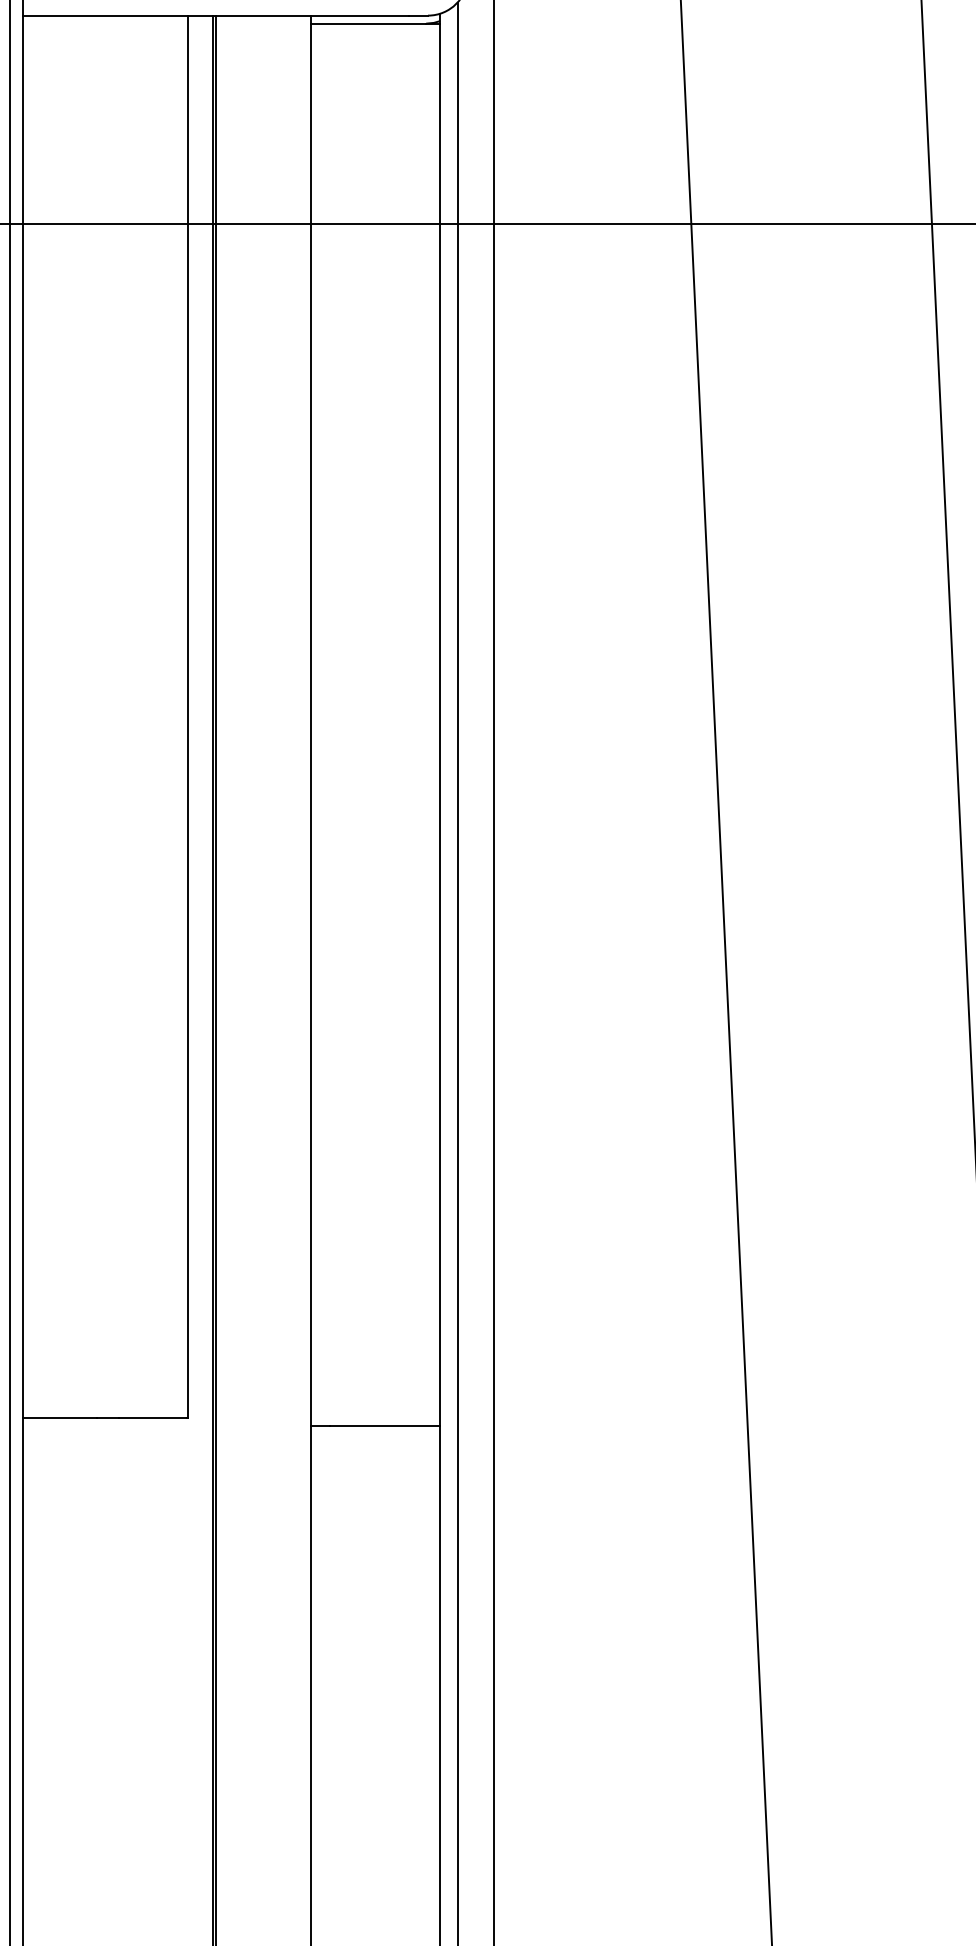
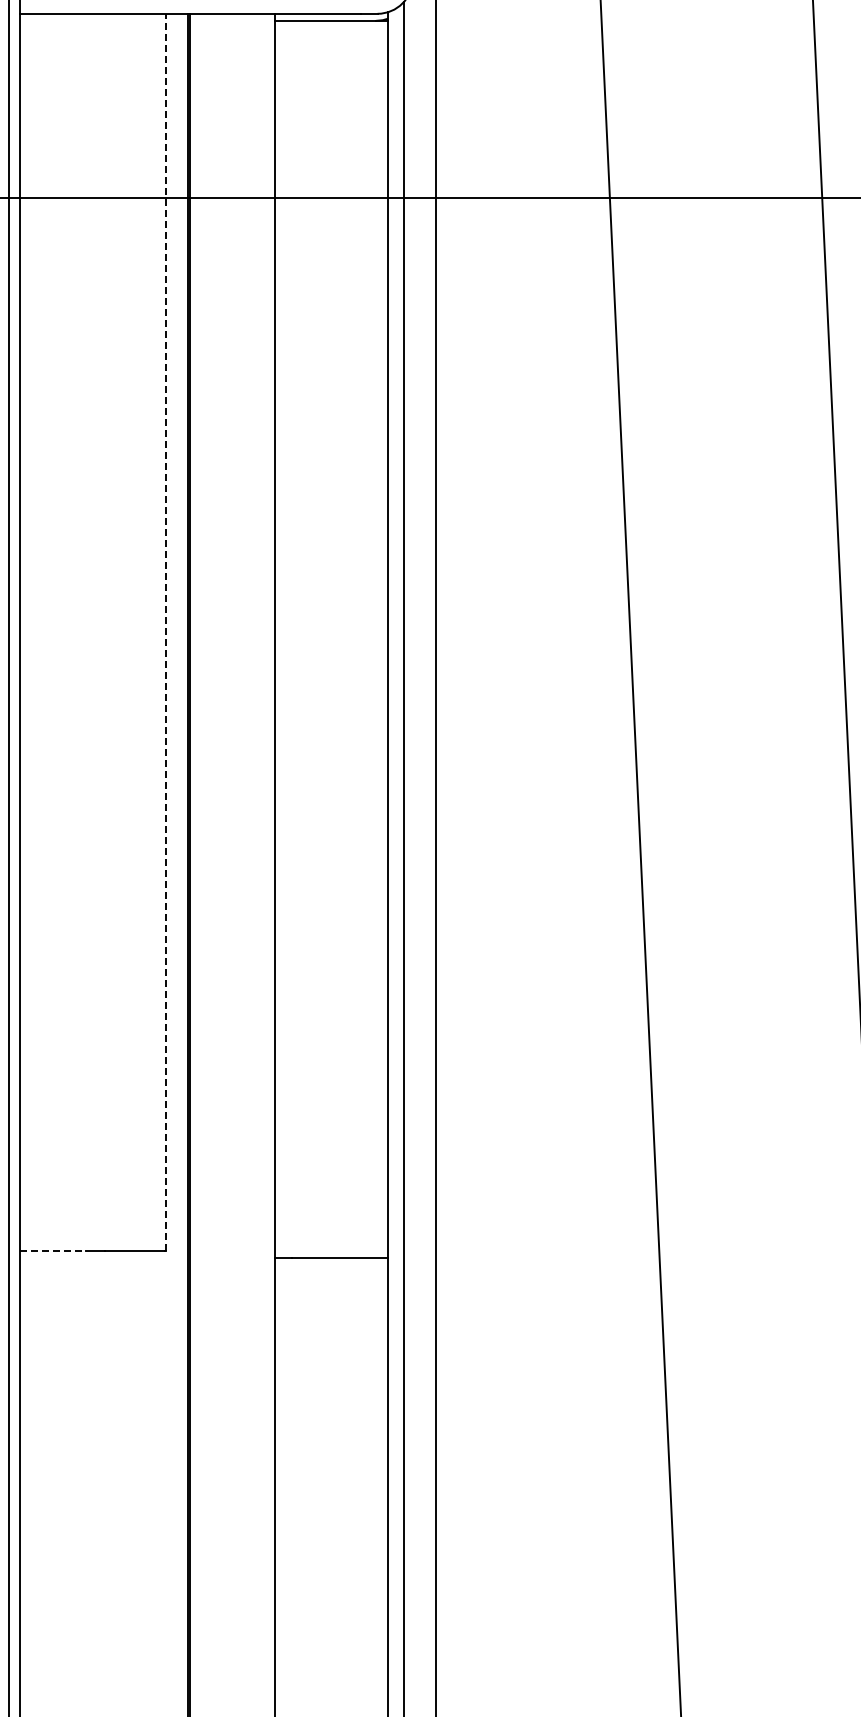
line: (188, 716) -> (166, 632), solid -> dashed
line: (60, 1418) -> (53, 1251), solid -> dashed

